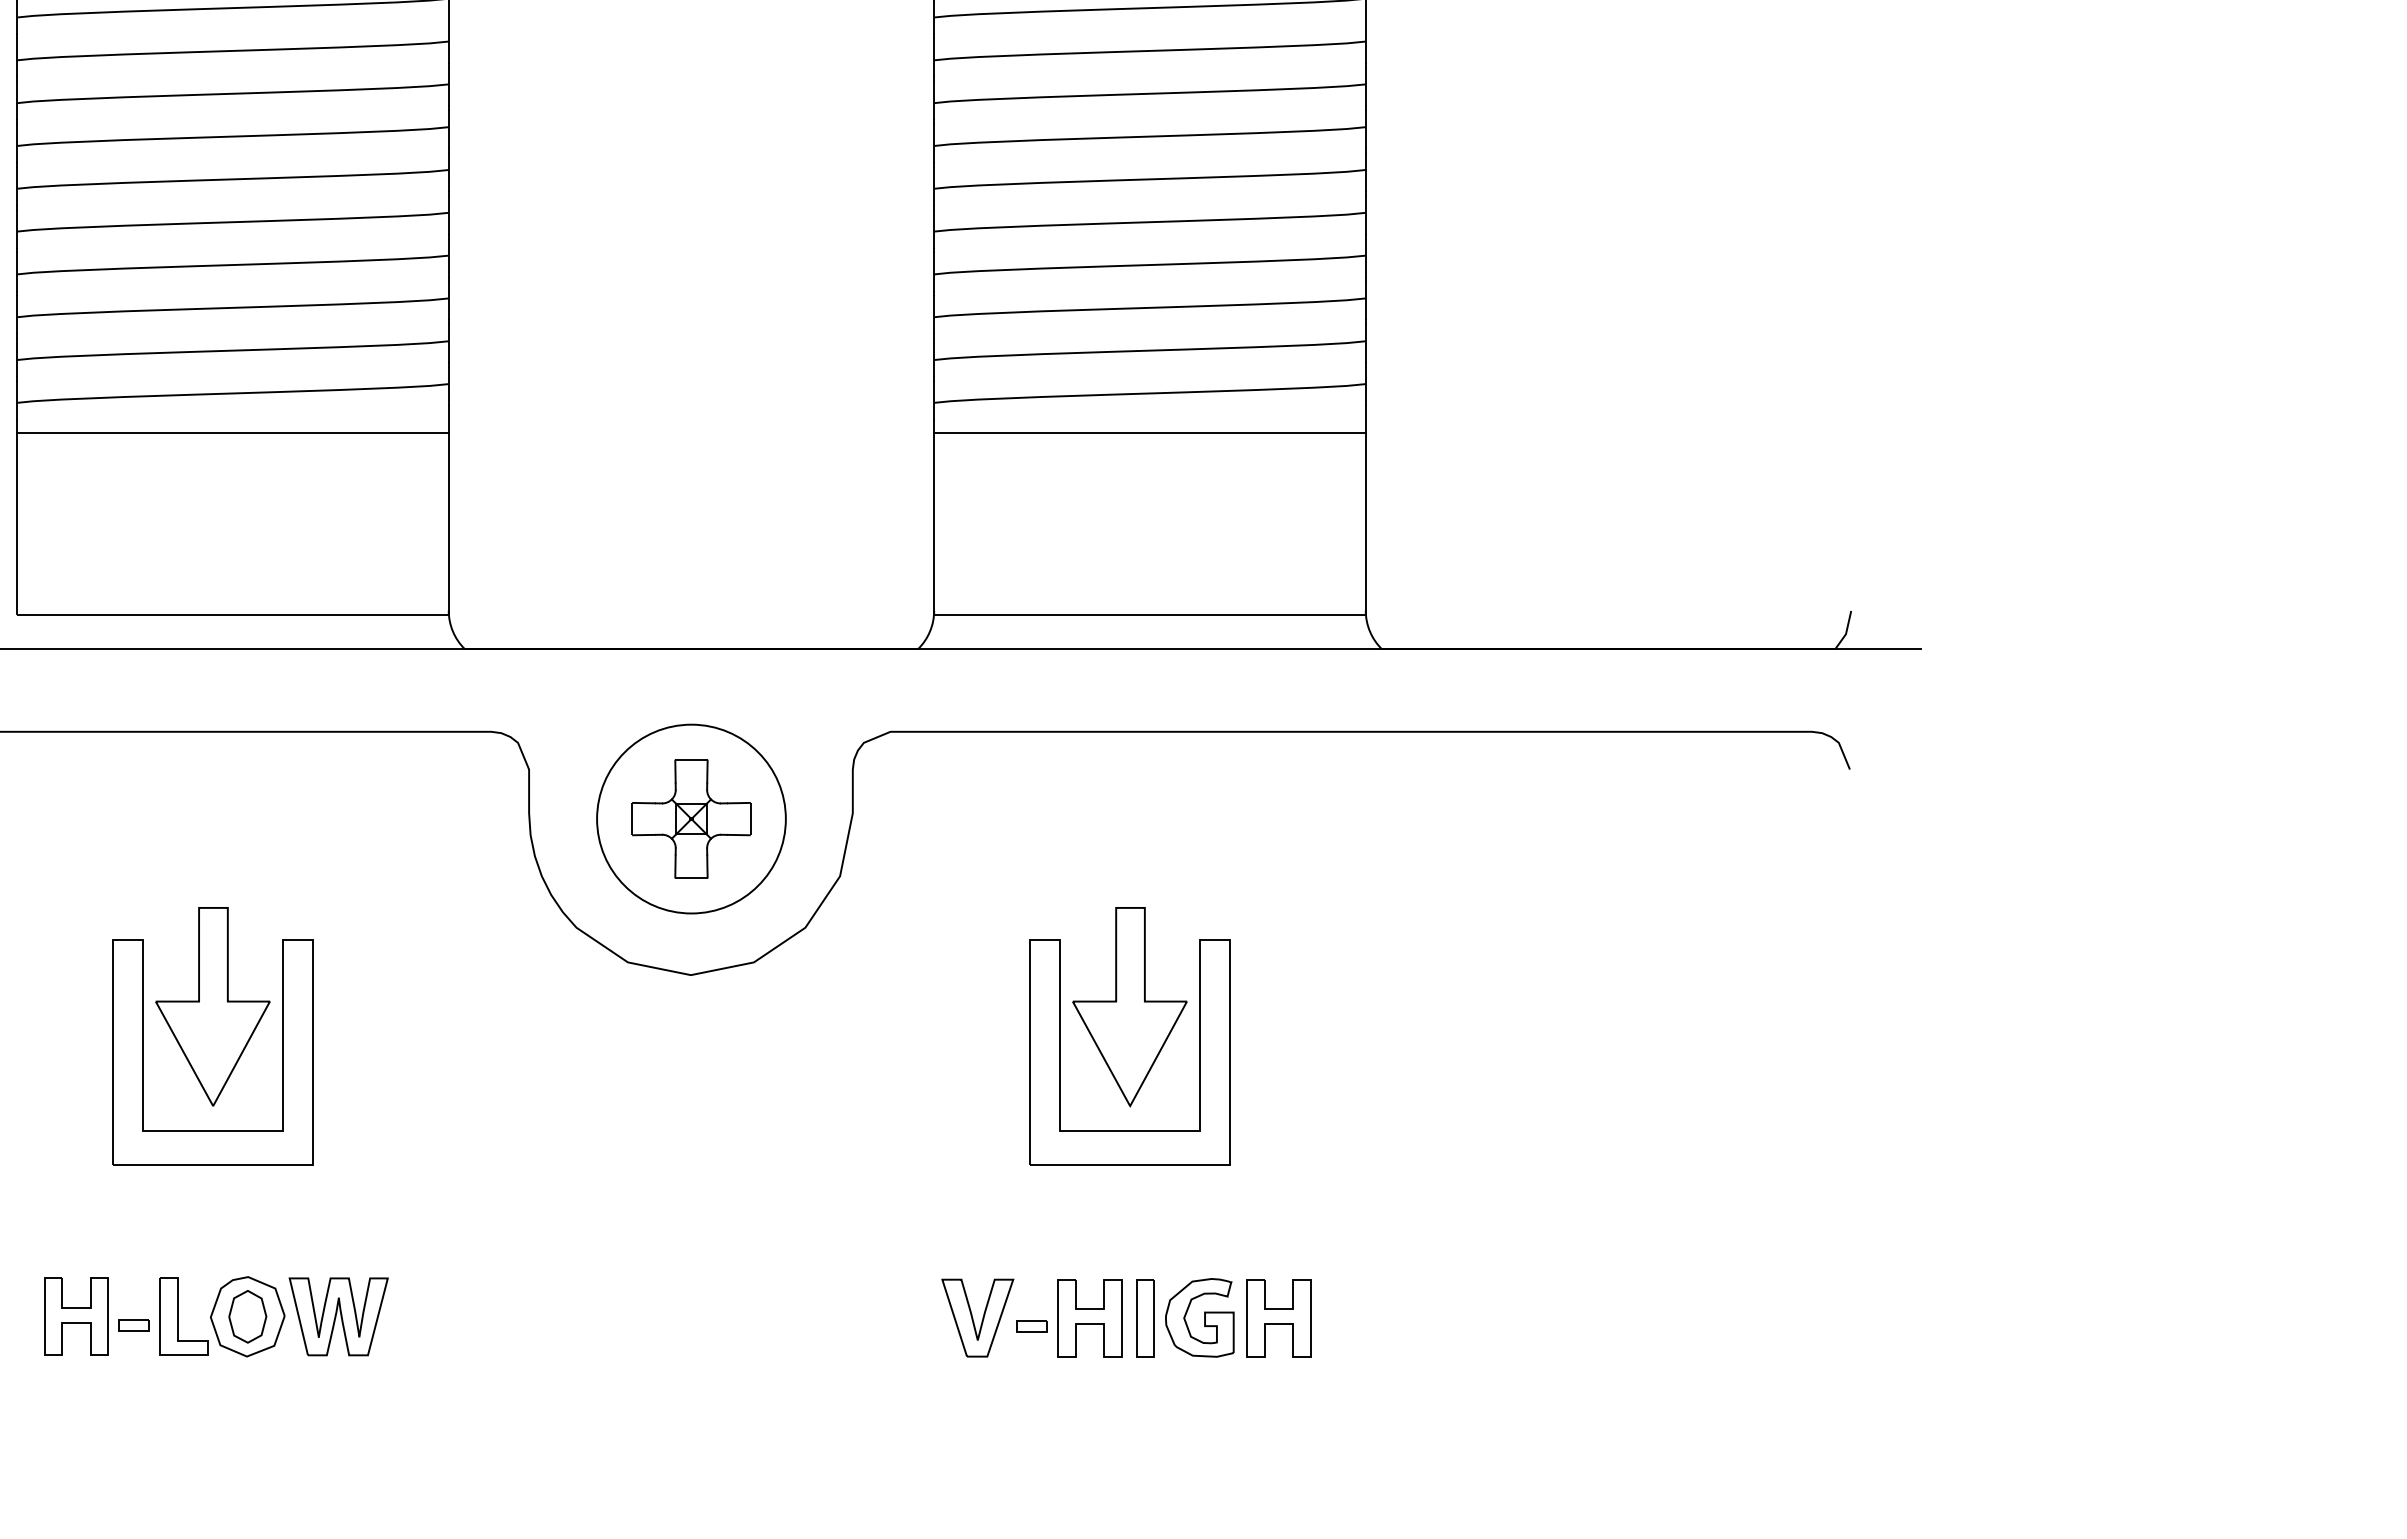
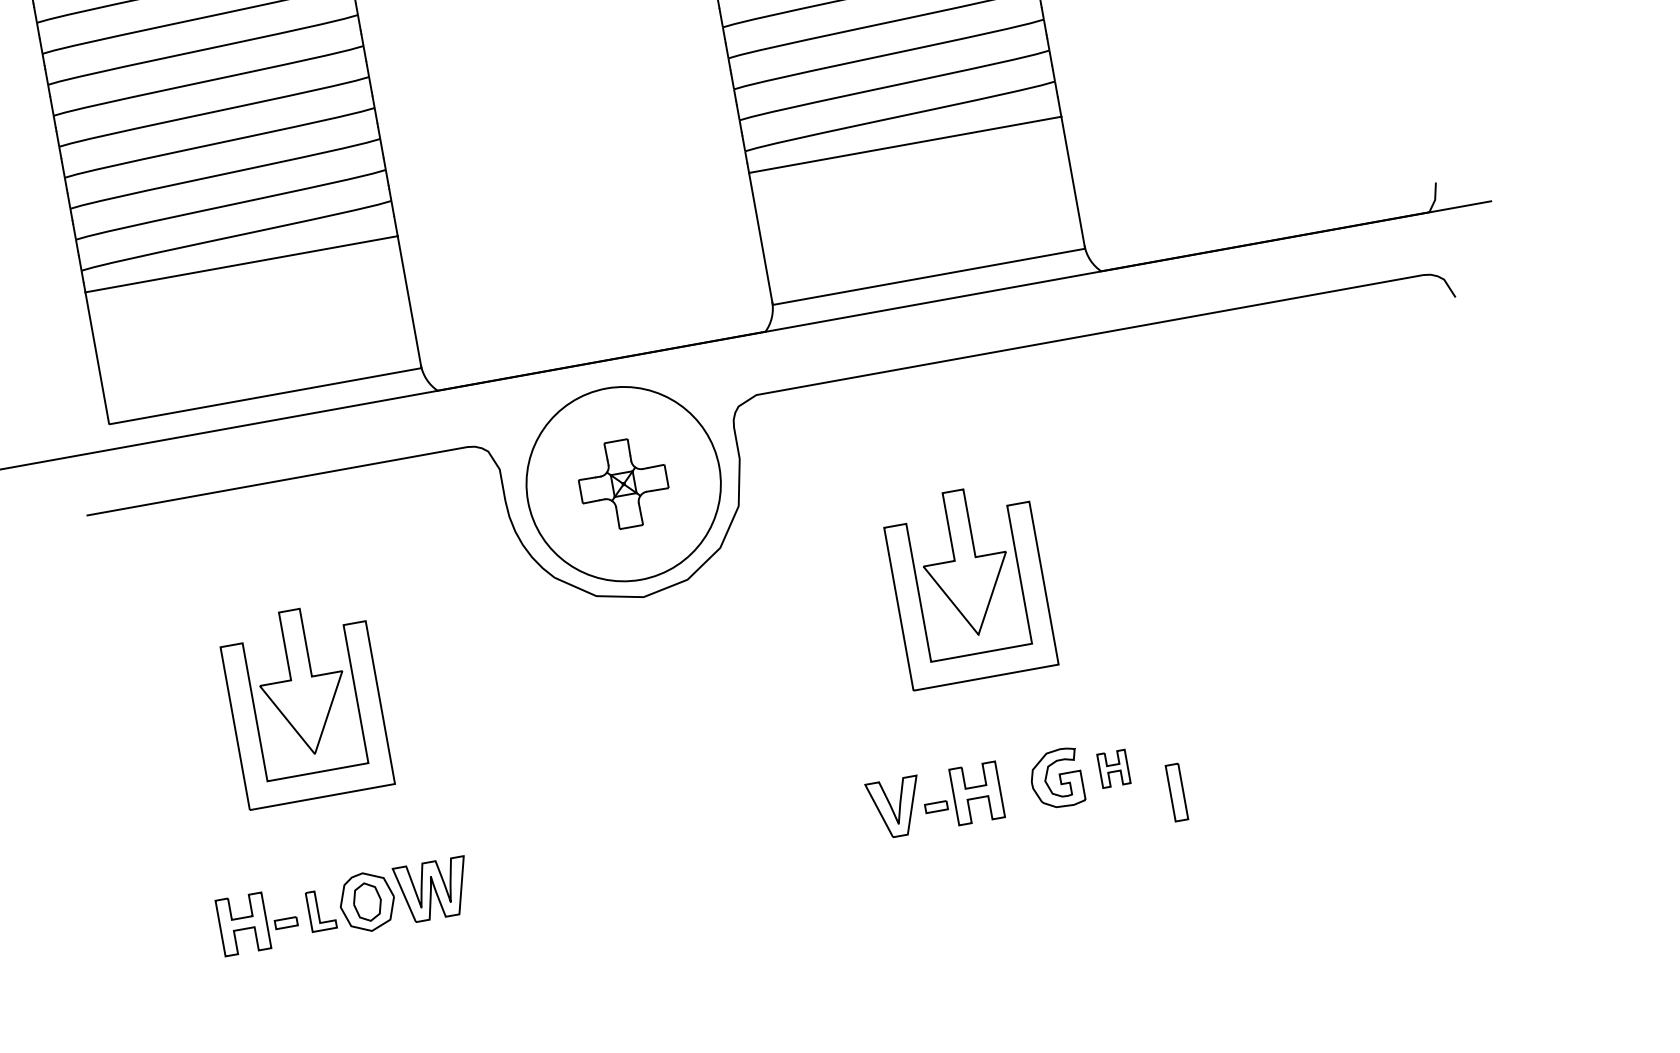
circle: (691, 818) -> (623, 483), size x1.4
part: (183, 1316) -> (320, 910), size x0.7
part: (1145, 1318) -> (1176, 792), moved
part: (1278, 1318) -> (1113, 769), size x0.6

